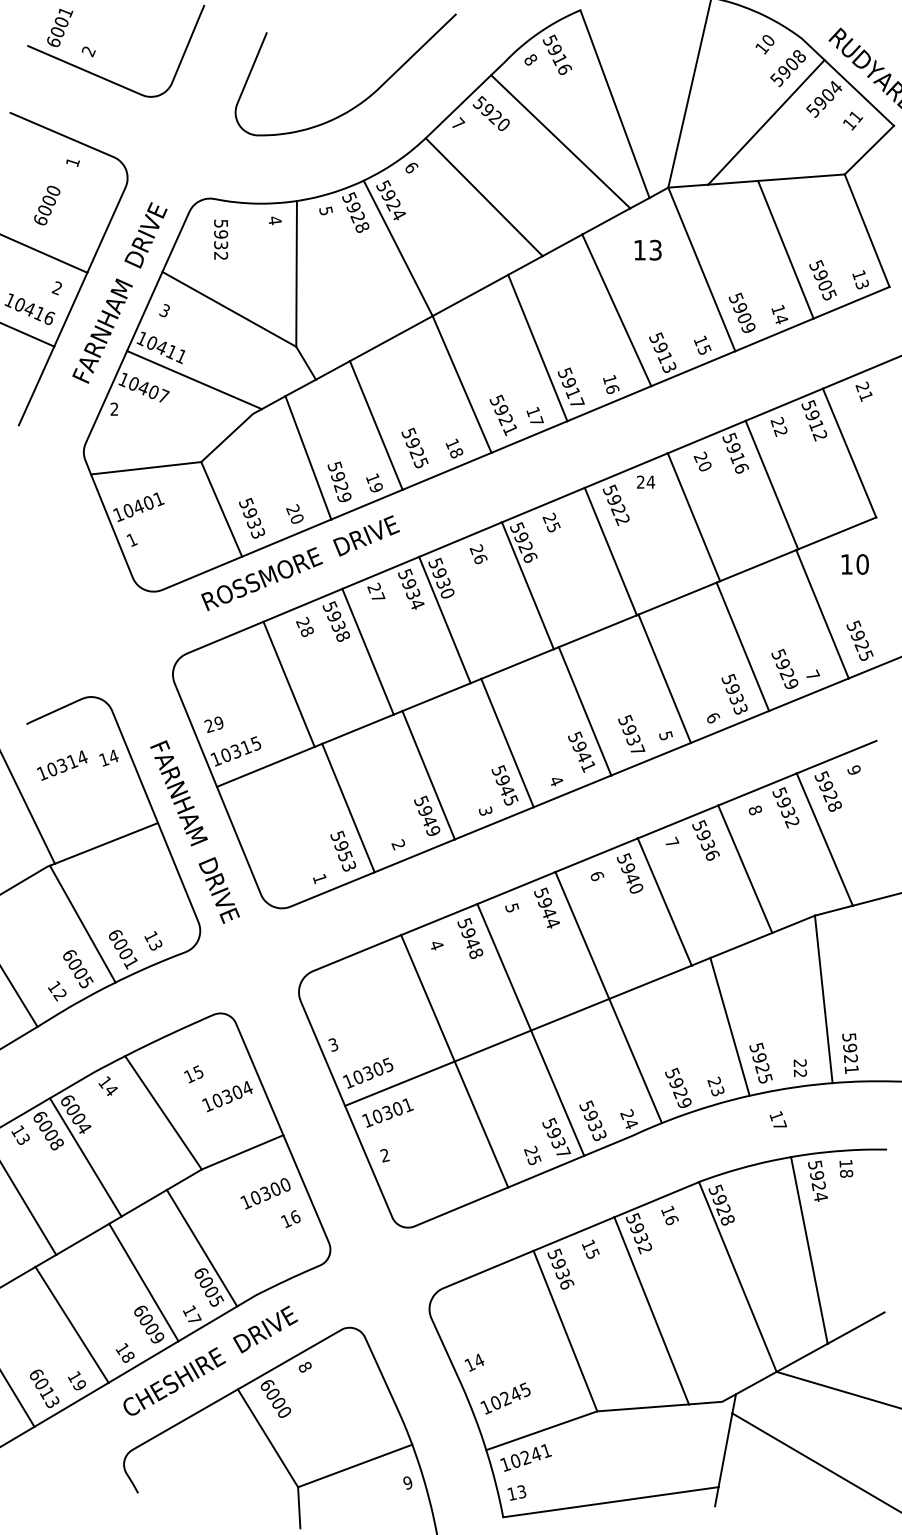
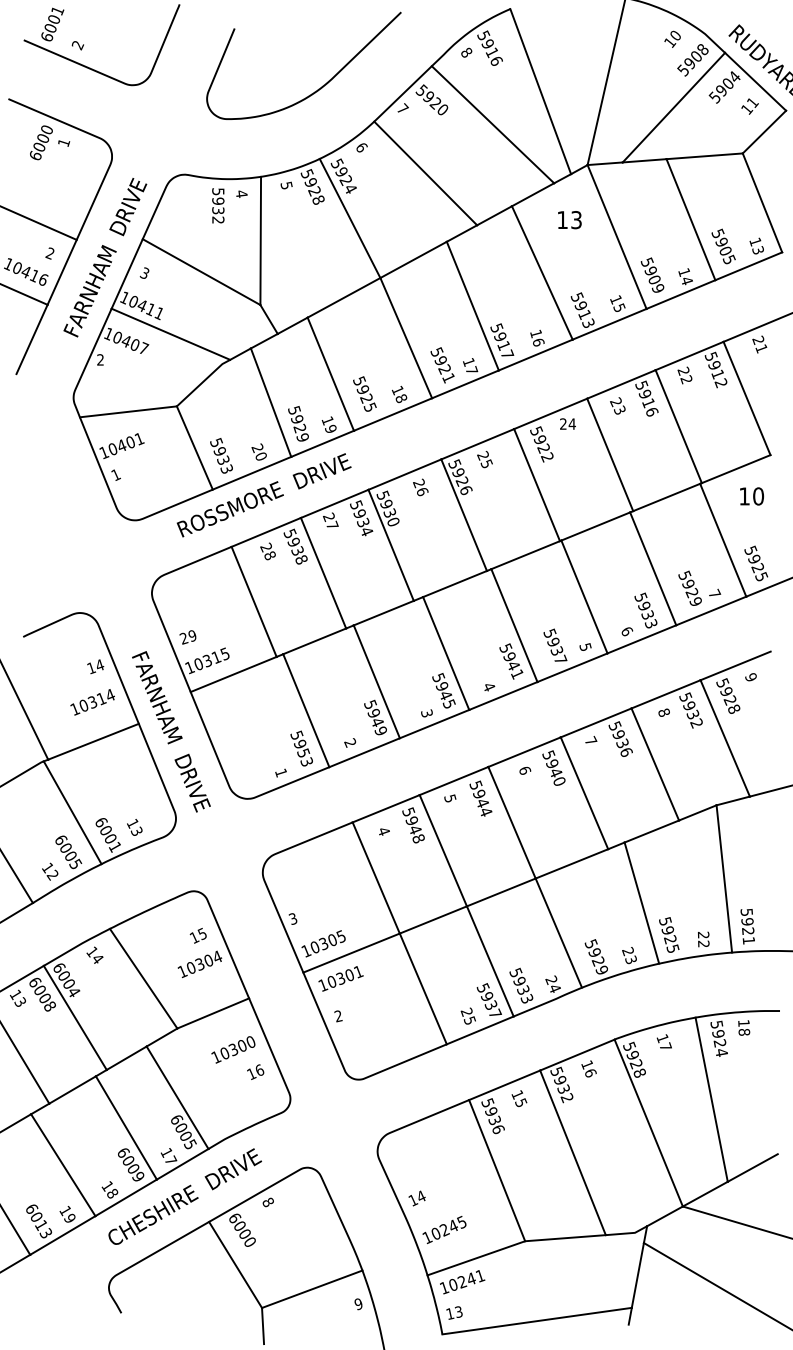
text: (47, 205) -> (41, 142), moved
text: (221, 239) -> (218, 205), moved
text: (704, 465) -> (619, 409), 20 -> 23
text: (62, 765) -> (92, 702), moved
text: (192, 1073) -> (197, 935), moved
text: (777, 1119) -> (663, 1041), moved

